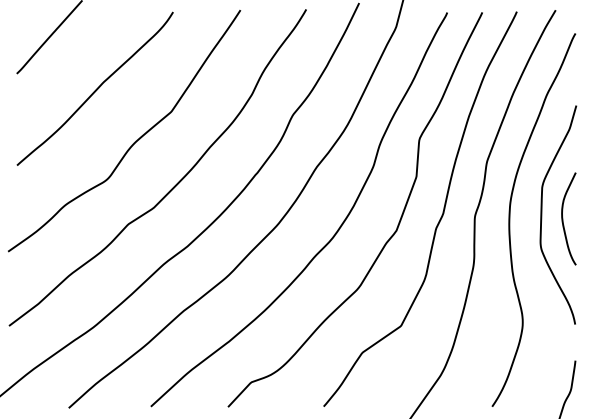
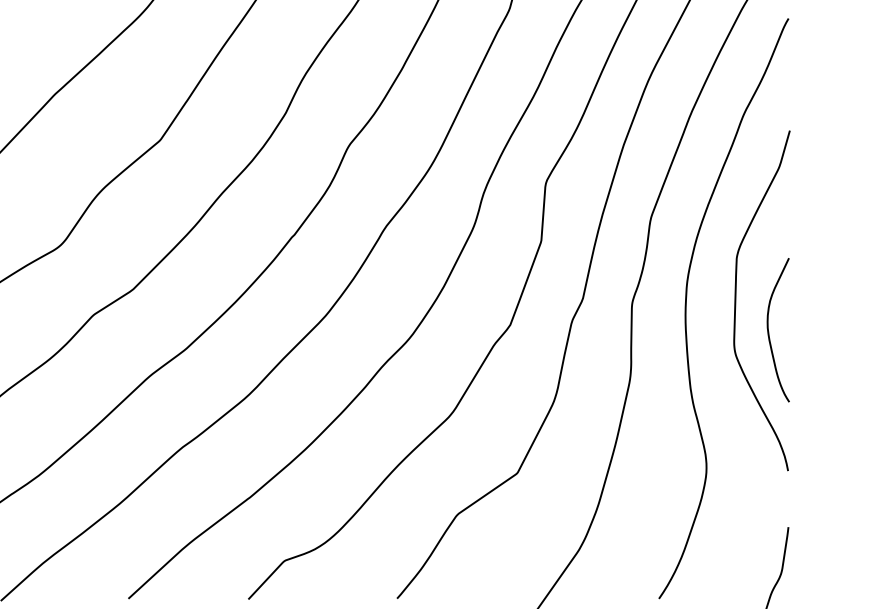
curve: (563, 218) -> (769, 329), moved

